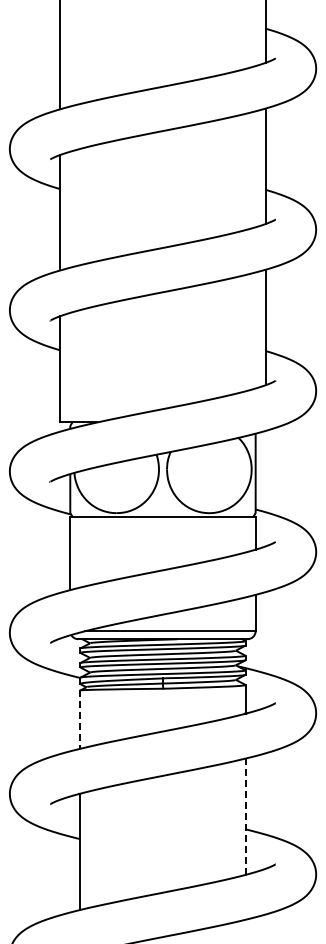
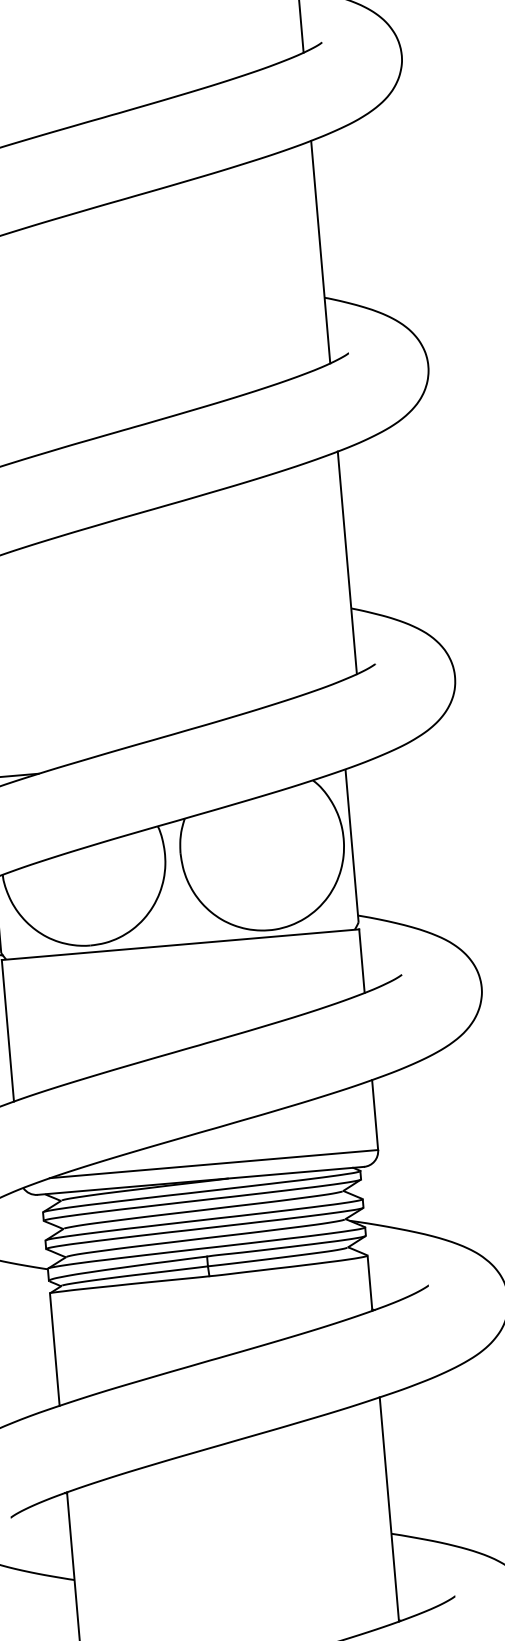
line: (80, 720) -> (55, 1351), dashed -> solid
line: (245, 816) -> (389, 1509), dashed -> solid

